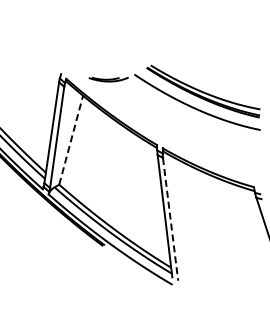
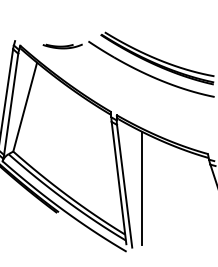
line: (71, 139) -> (25, 106), dashed -> solid
line: (170, 219) -> (124, 186), dashed -> solid
line: (187, 220) -> (141, 187), added

